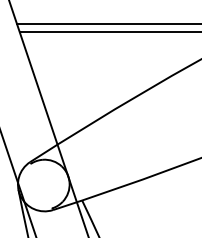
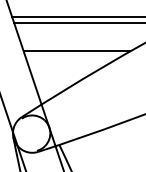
line: (106, 71) -> (76, 51), added

